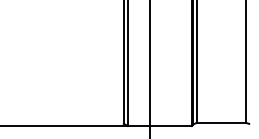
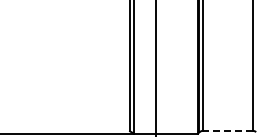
line: (221, 123) -> (227, 131), solid -> dashed

